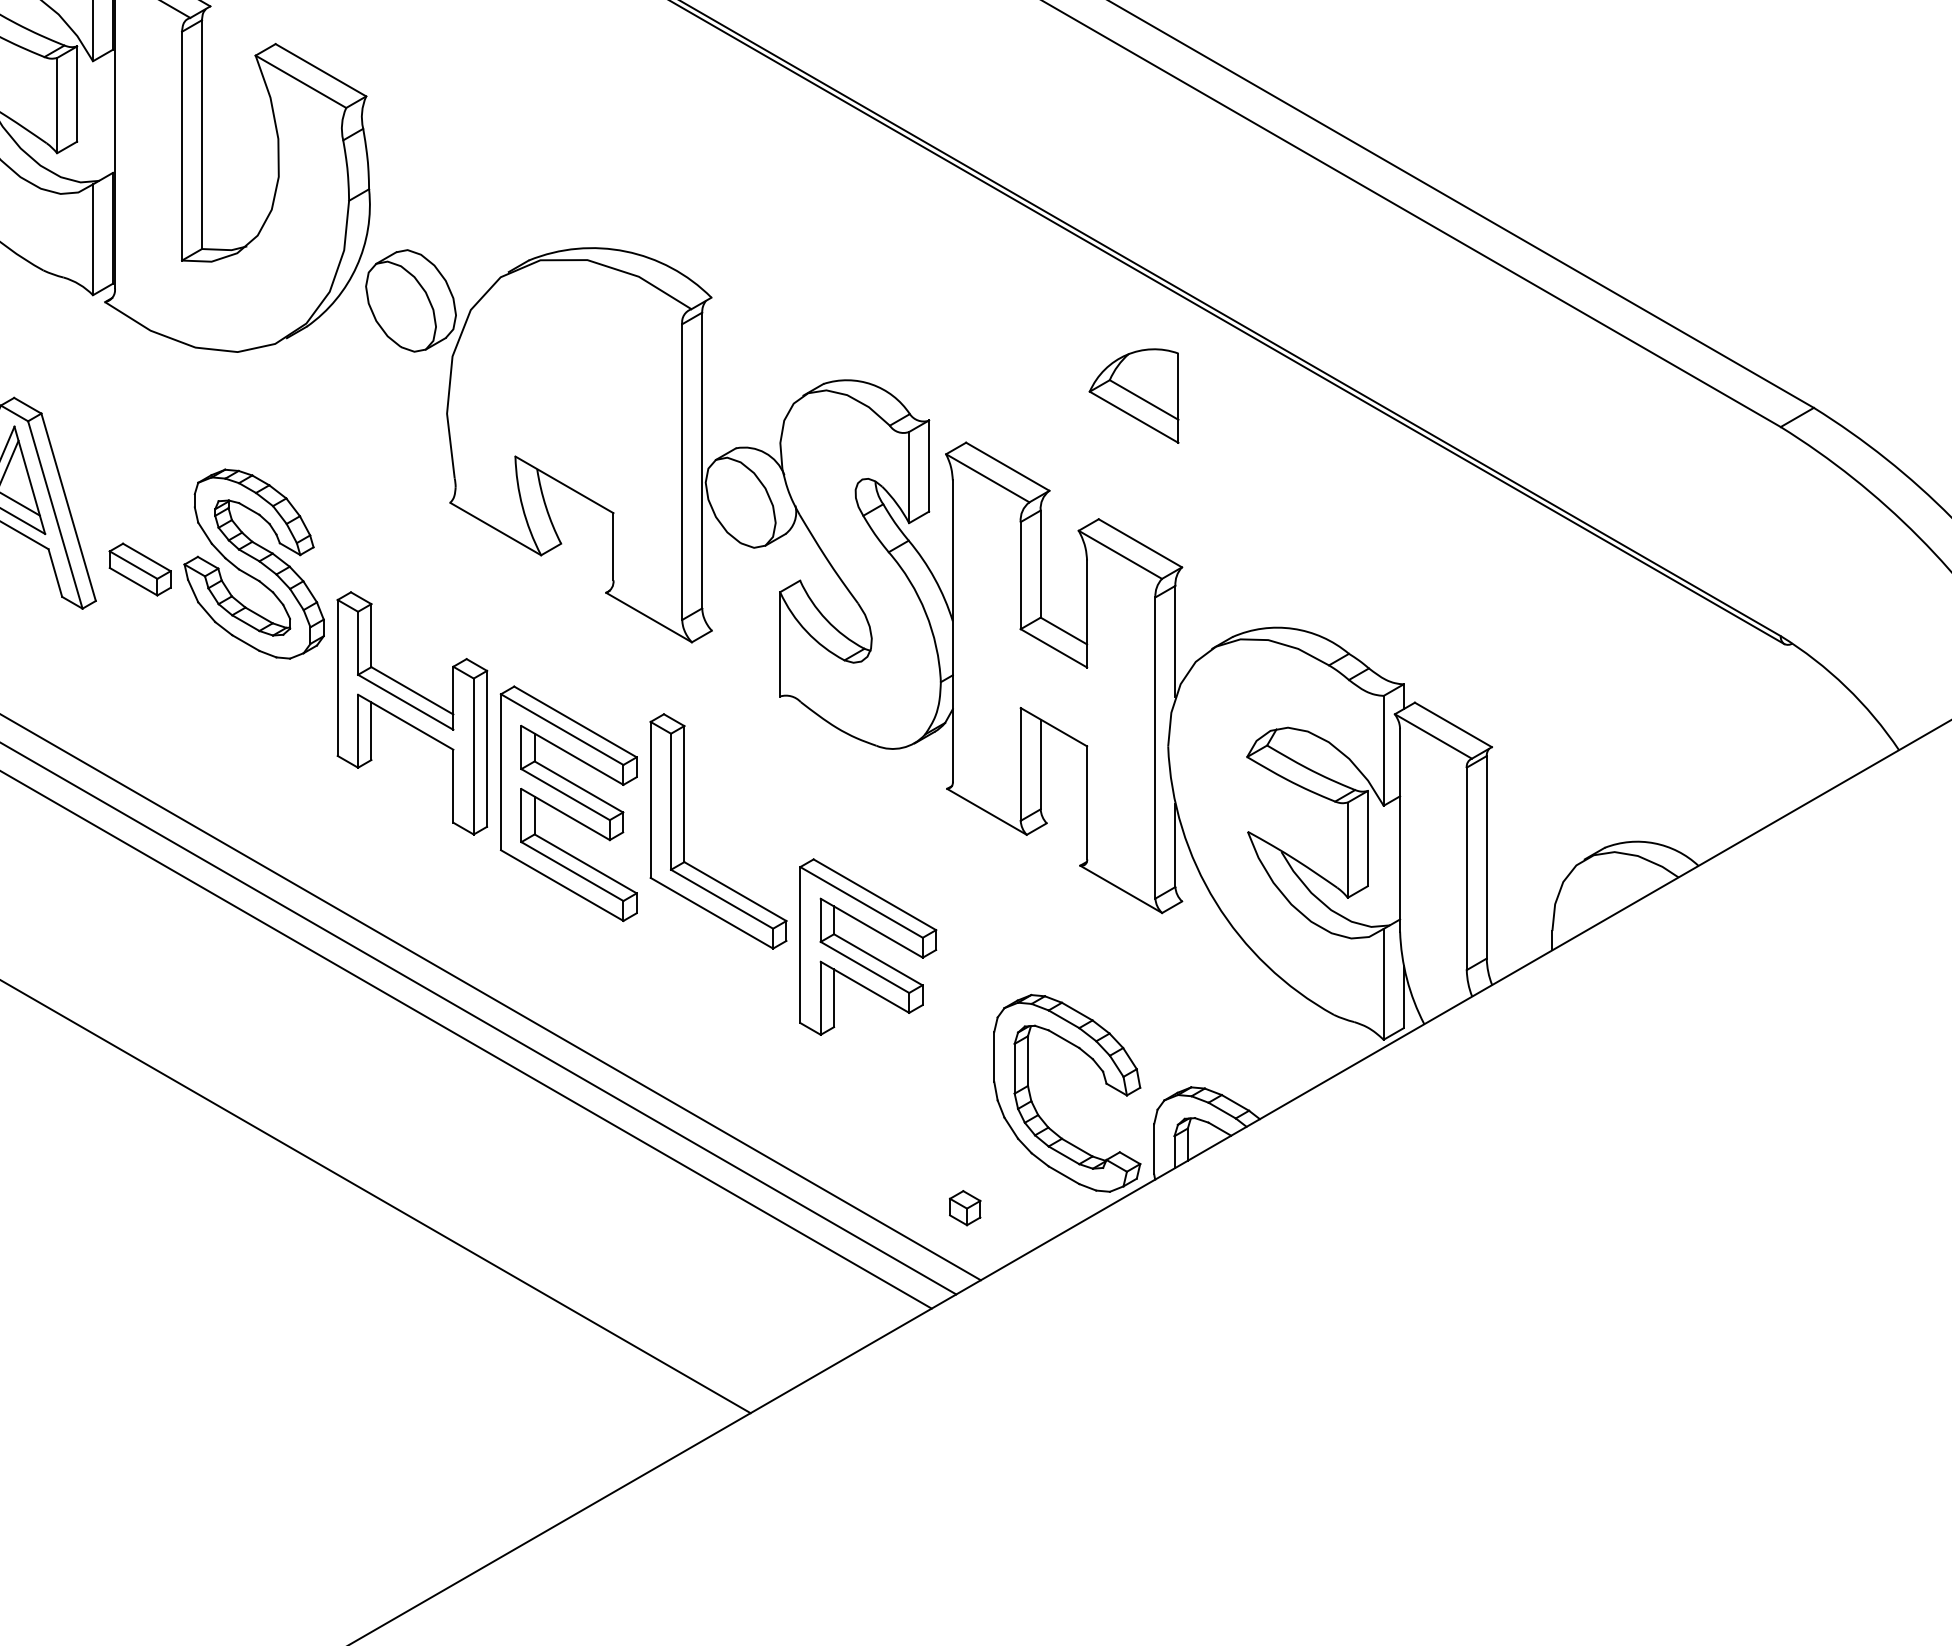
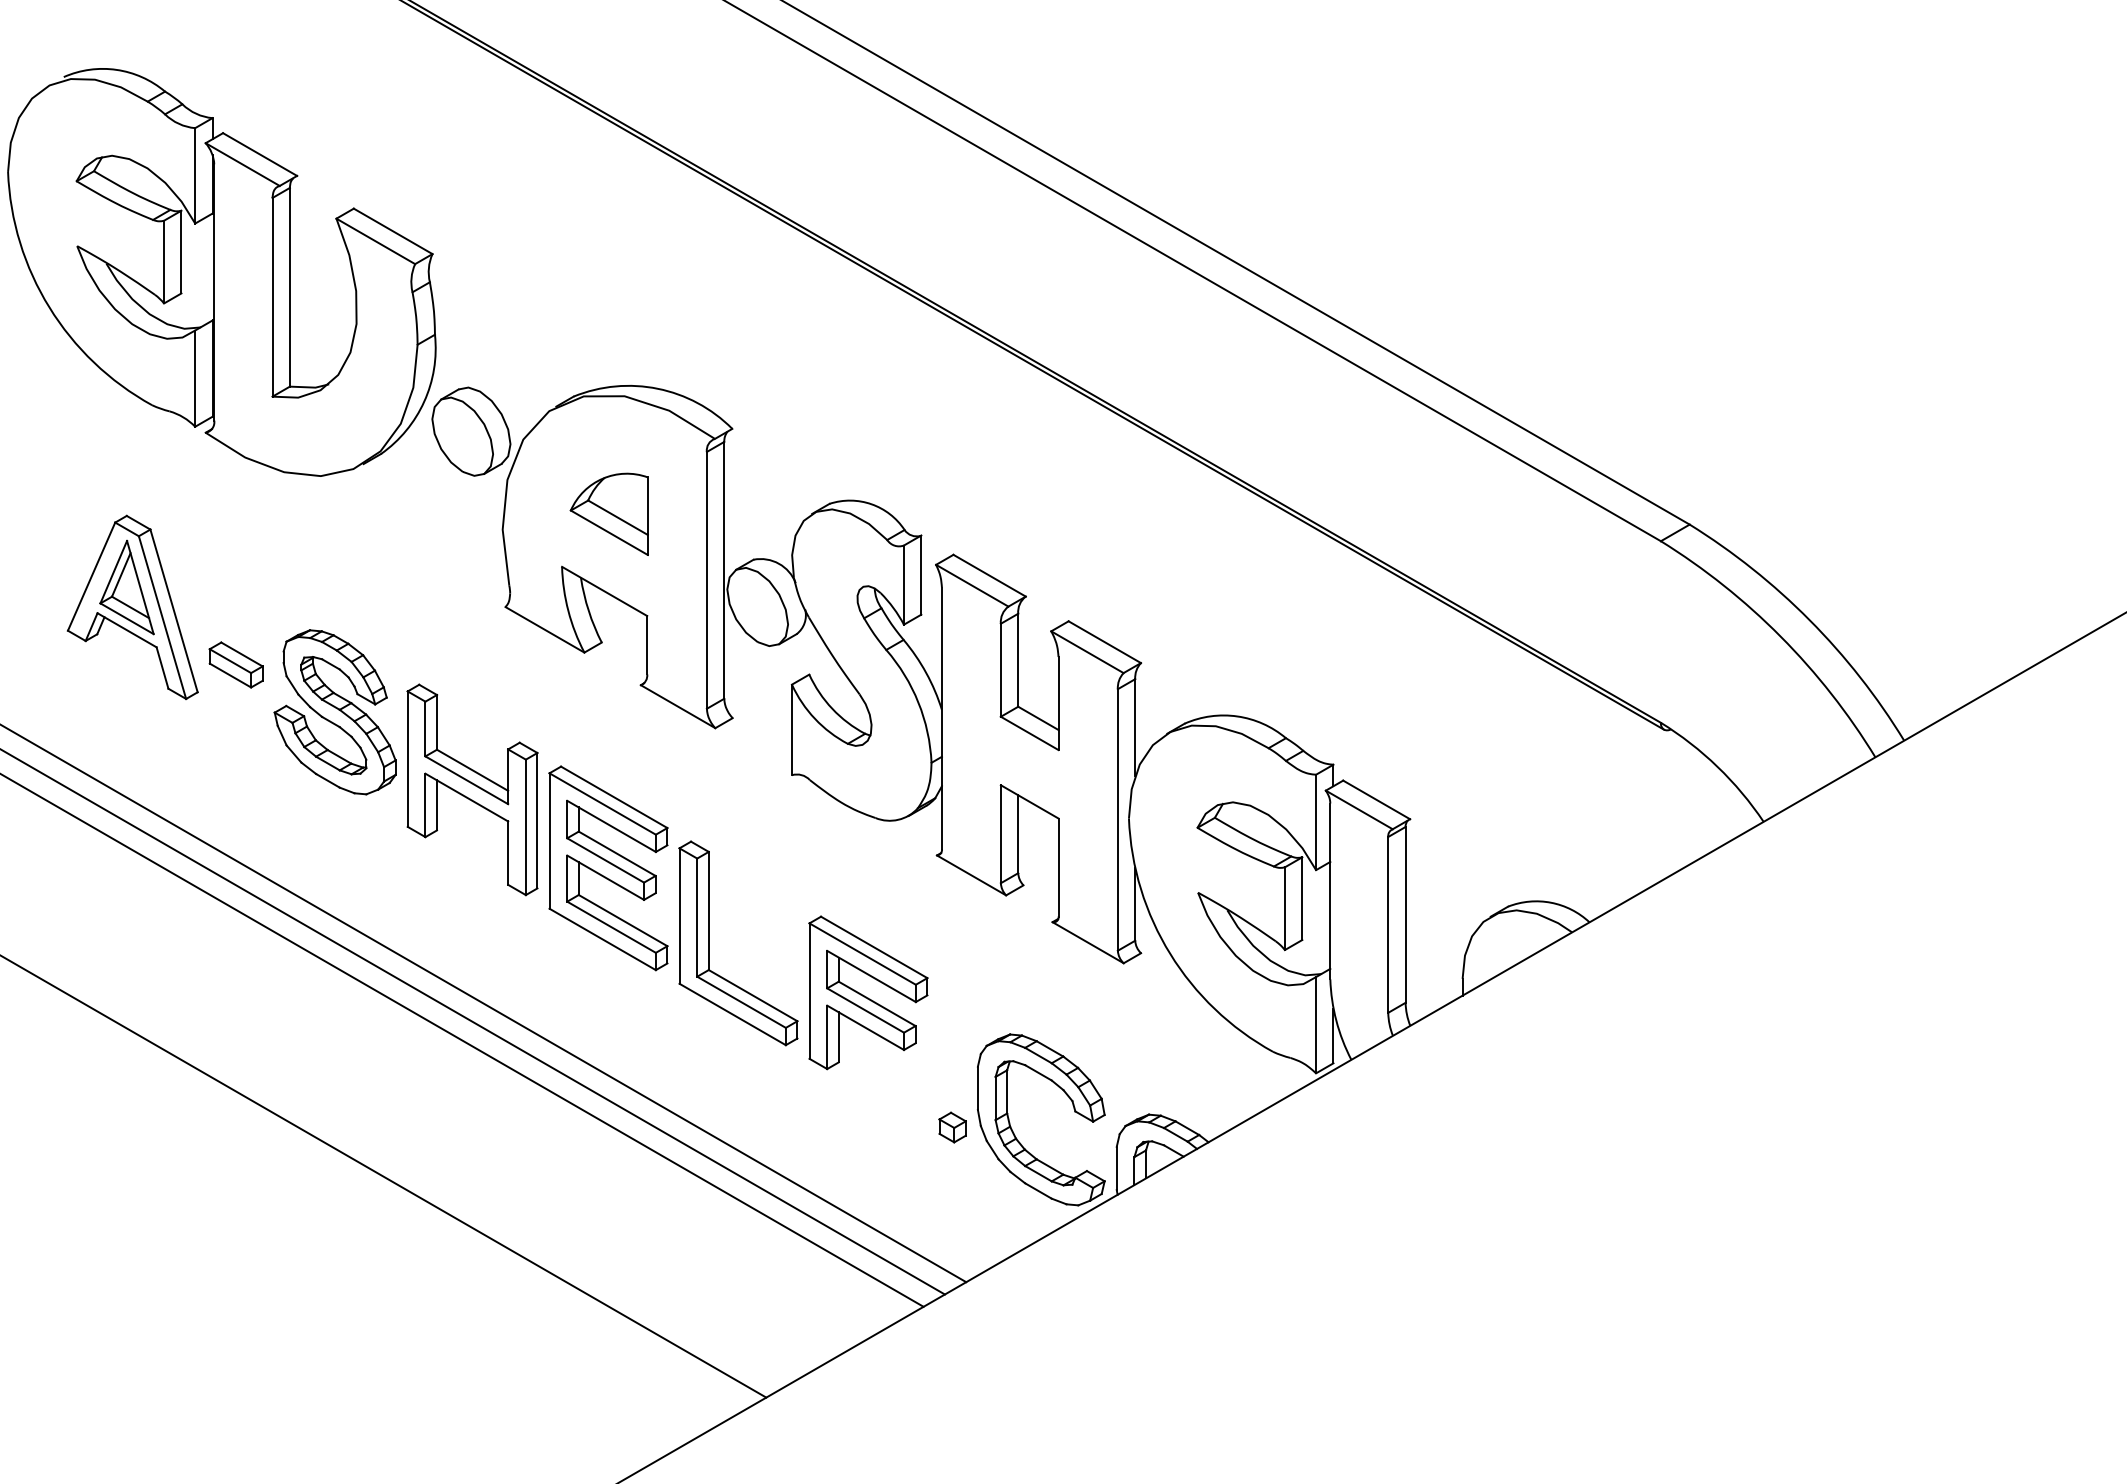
part: (1133, 395) -> (608, 513), moved
part: (253, 564) -> (334, 712), moved
part: (685, 831) -> (709, 943), moved
part: (965, 1208) -> (952, 1127), moved

